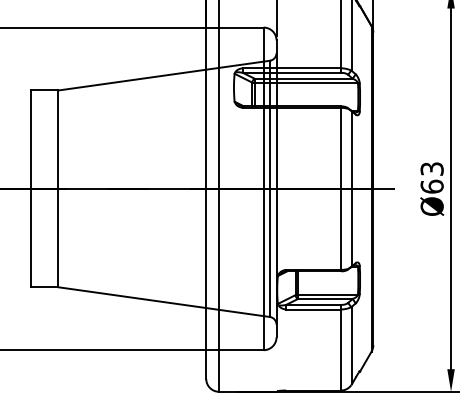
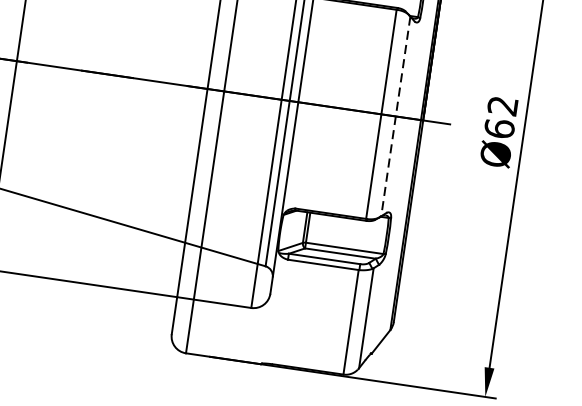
text: (431, 168) -> (502, 105), Ø63 -> Ø62
line: (352, 189) -> (396, 117), solid -> dashed

